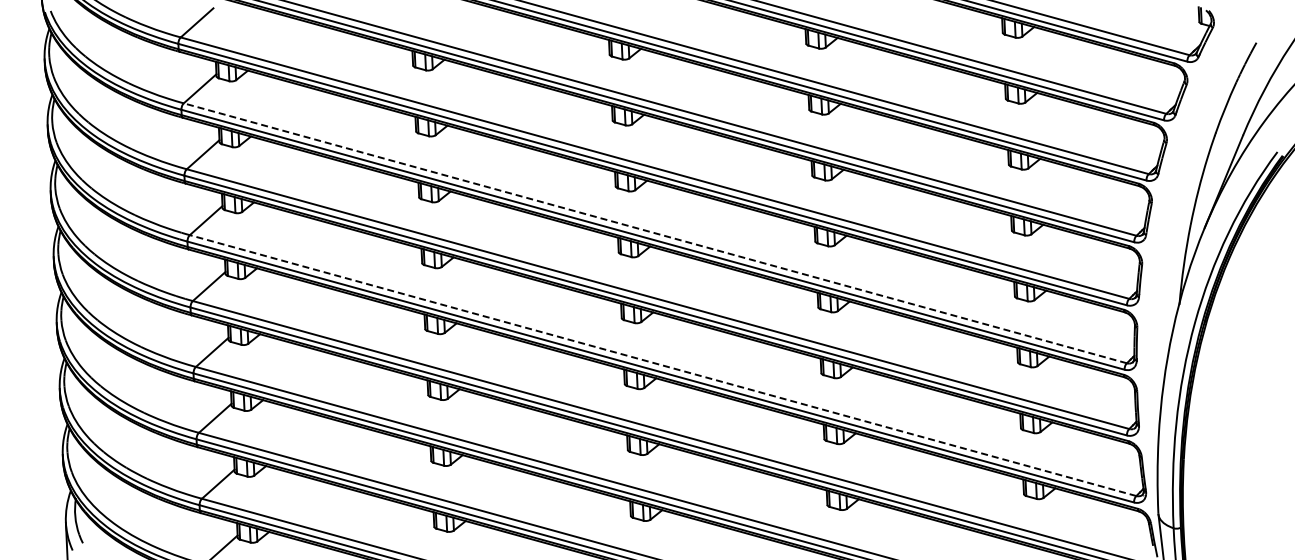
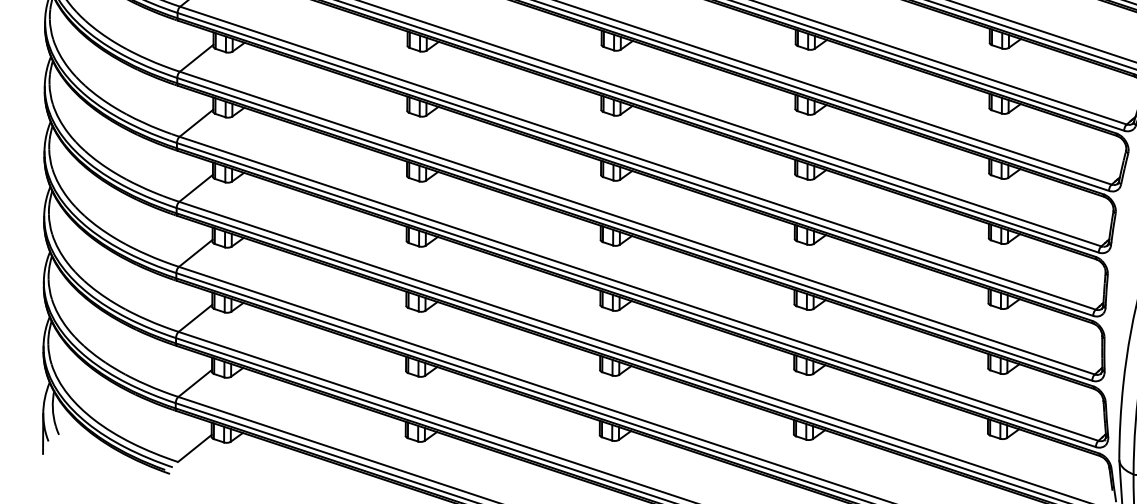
line: (654, 233) -> (637, 158), dashed -> solid
line: (663, 365) -> (639, 288), dashed -> solid

